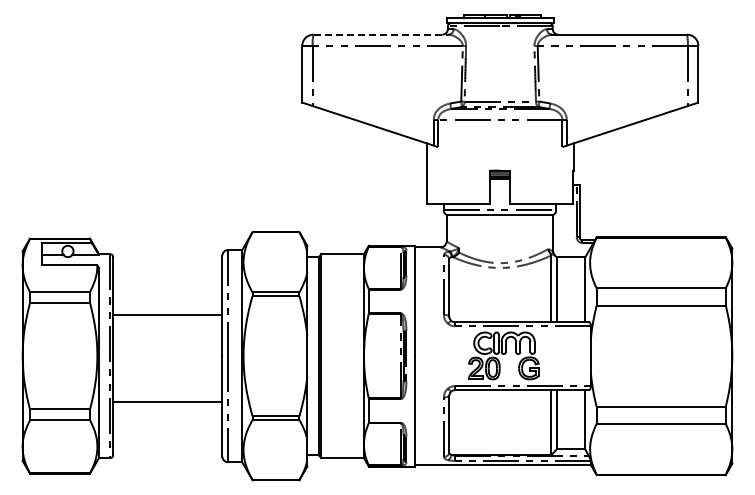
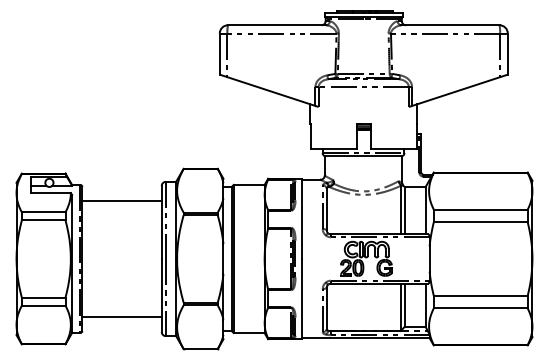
line: (381, 34) -> (277, 25), dashed -> solid
line: (167, 314) -> (121, 201), moved
line: (167, 402) -> (121, 316), moved

